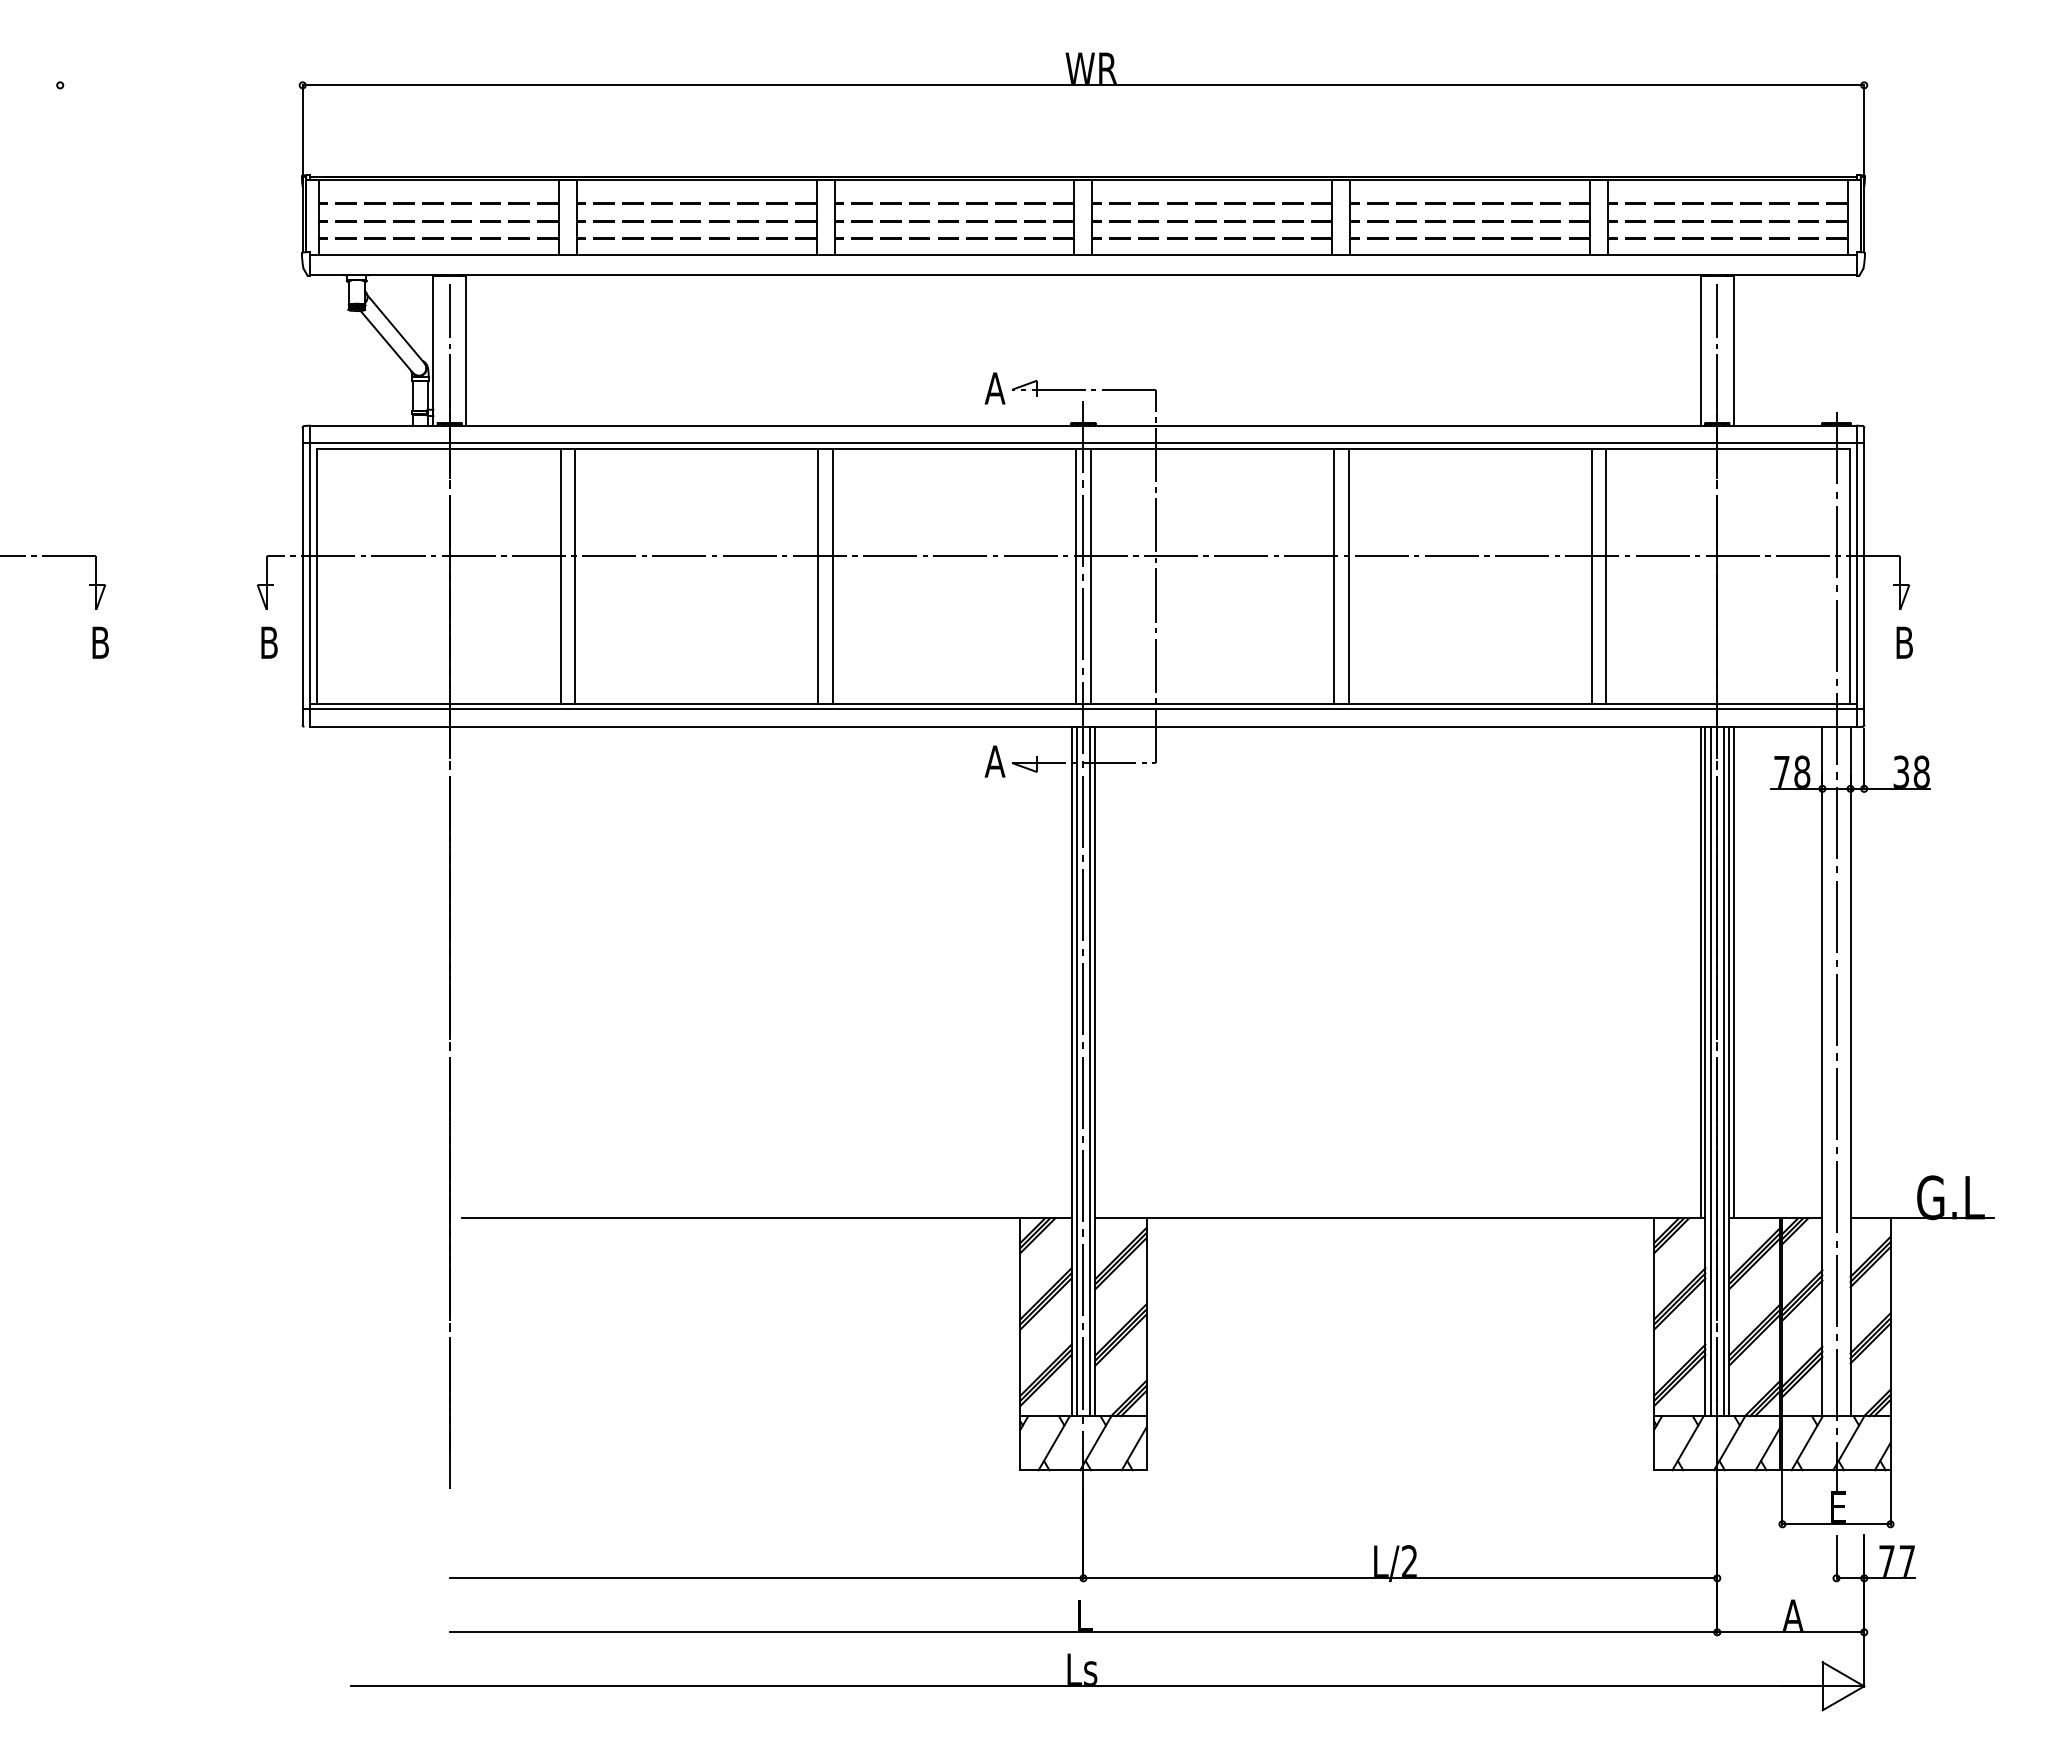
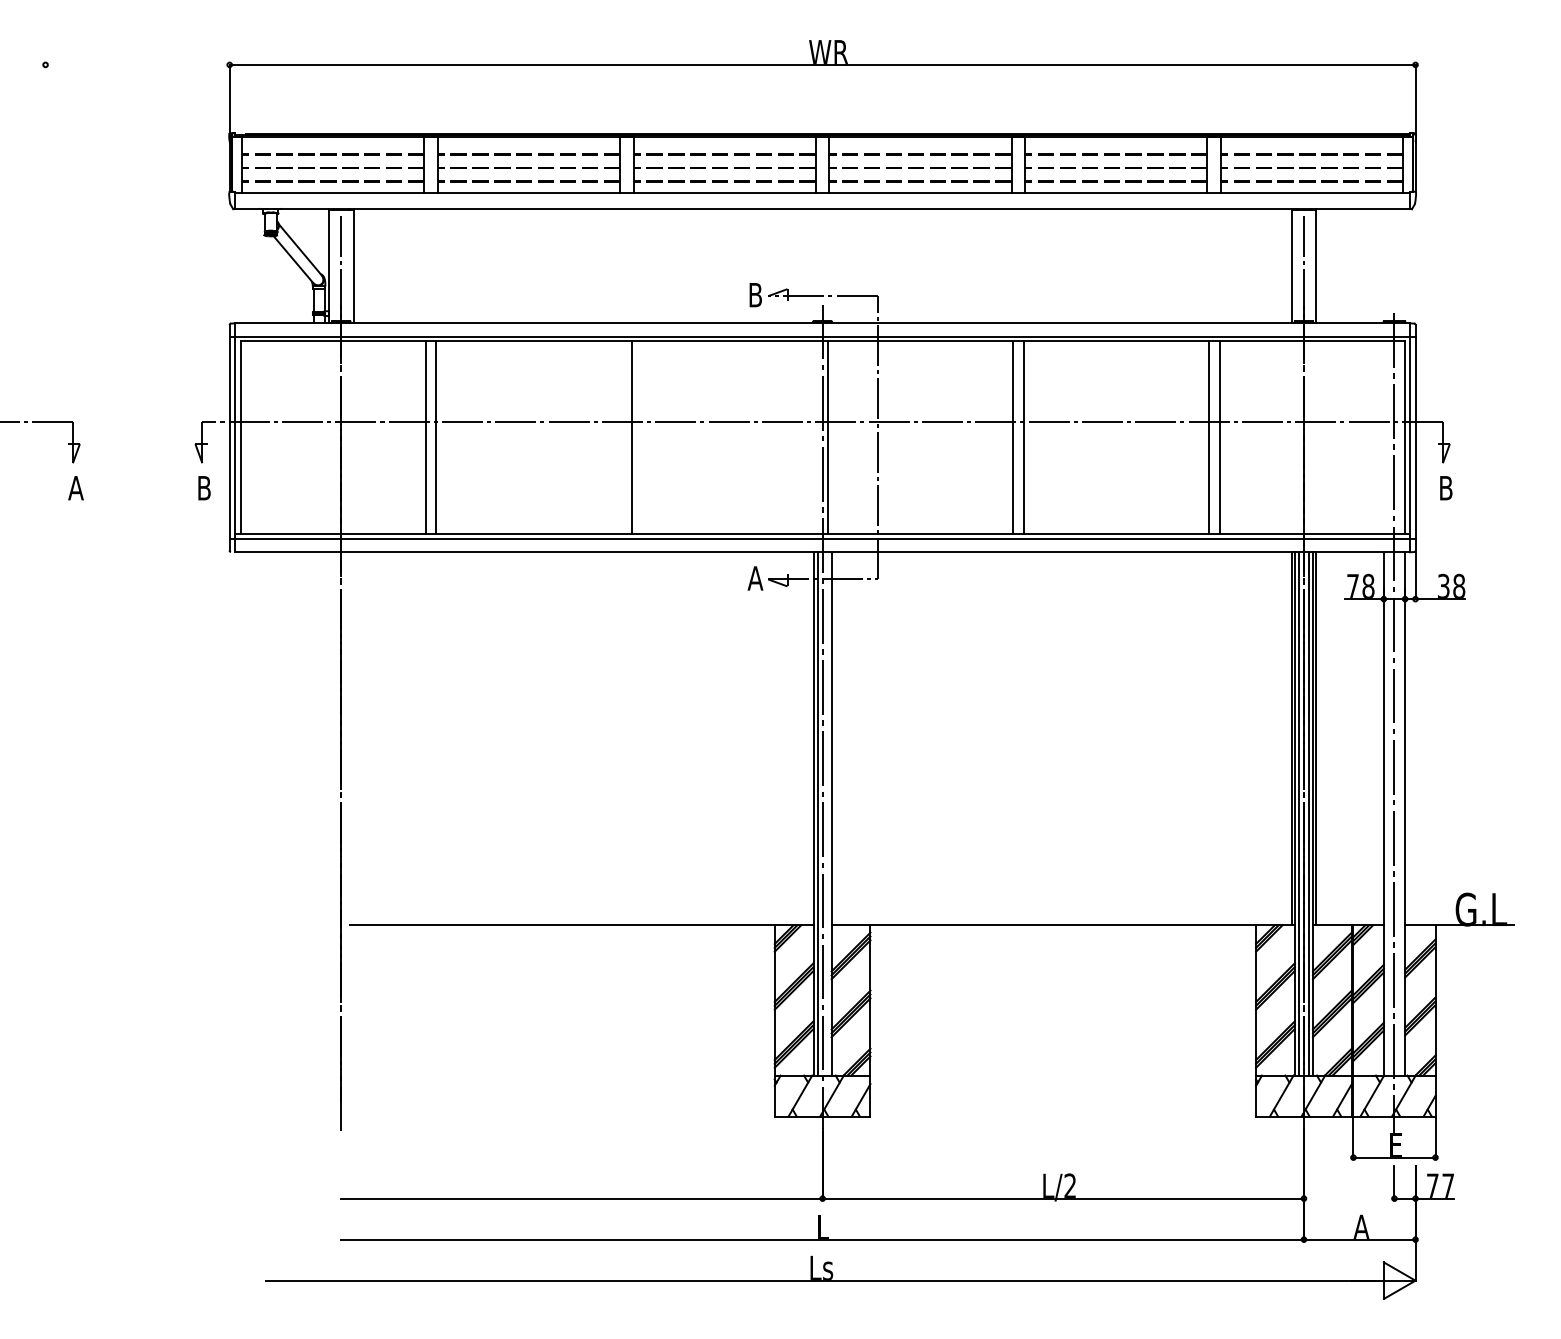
text: (994, 388) -> (755, 295), A -> B
line: (818, 576) -> (621, 437), removed
line: (1076, 576) -> (817, 437), removed
text: (100, 642) -> (76, 488), B -> A
line: (1089, 1071) -> (827, 813), removed

